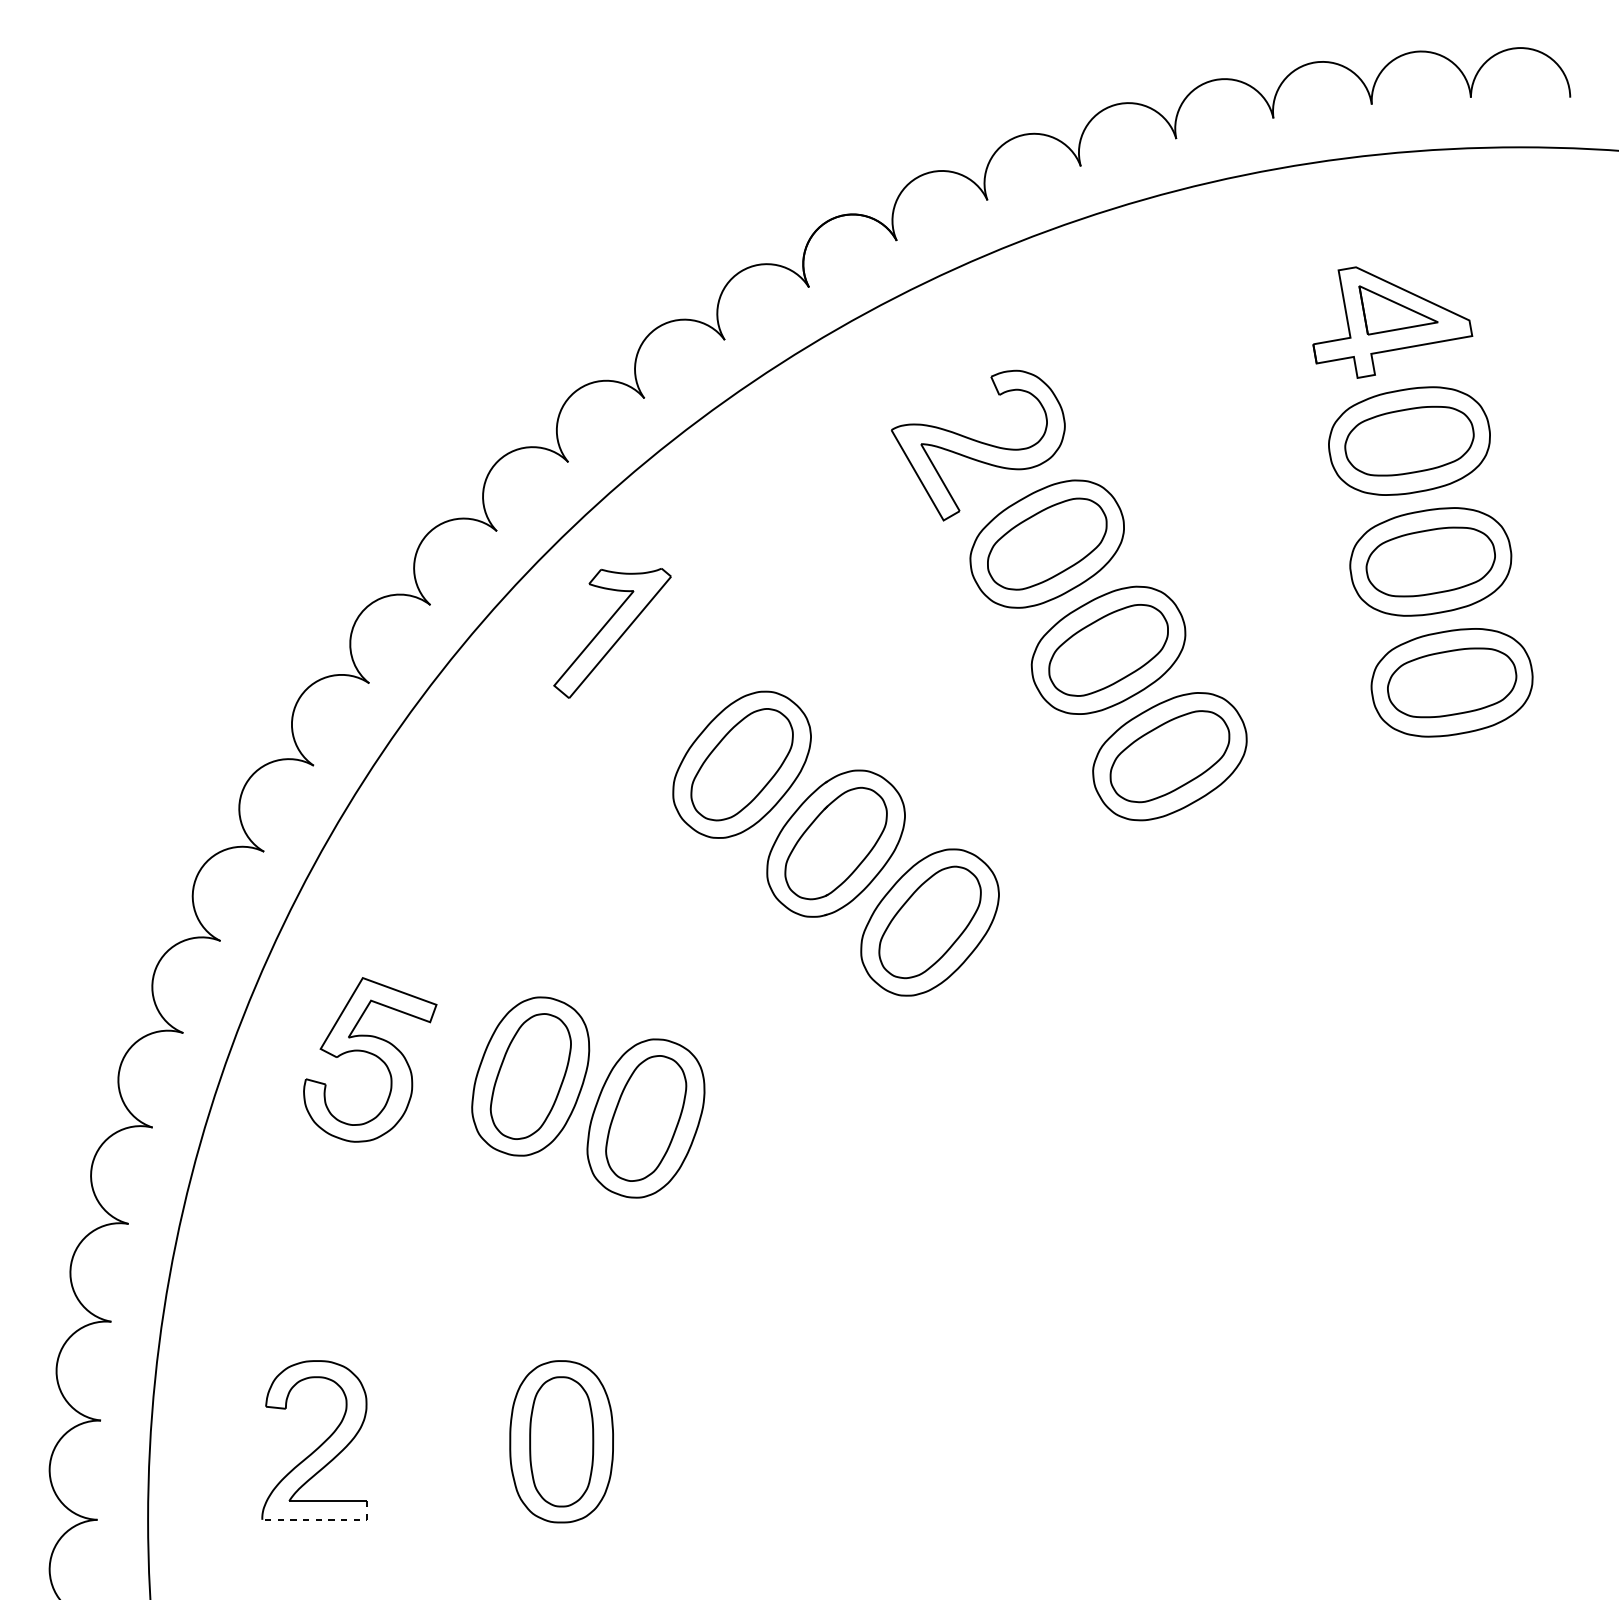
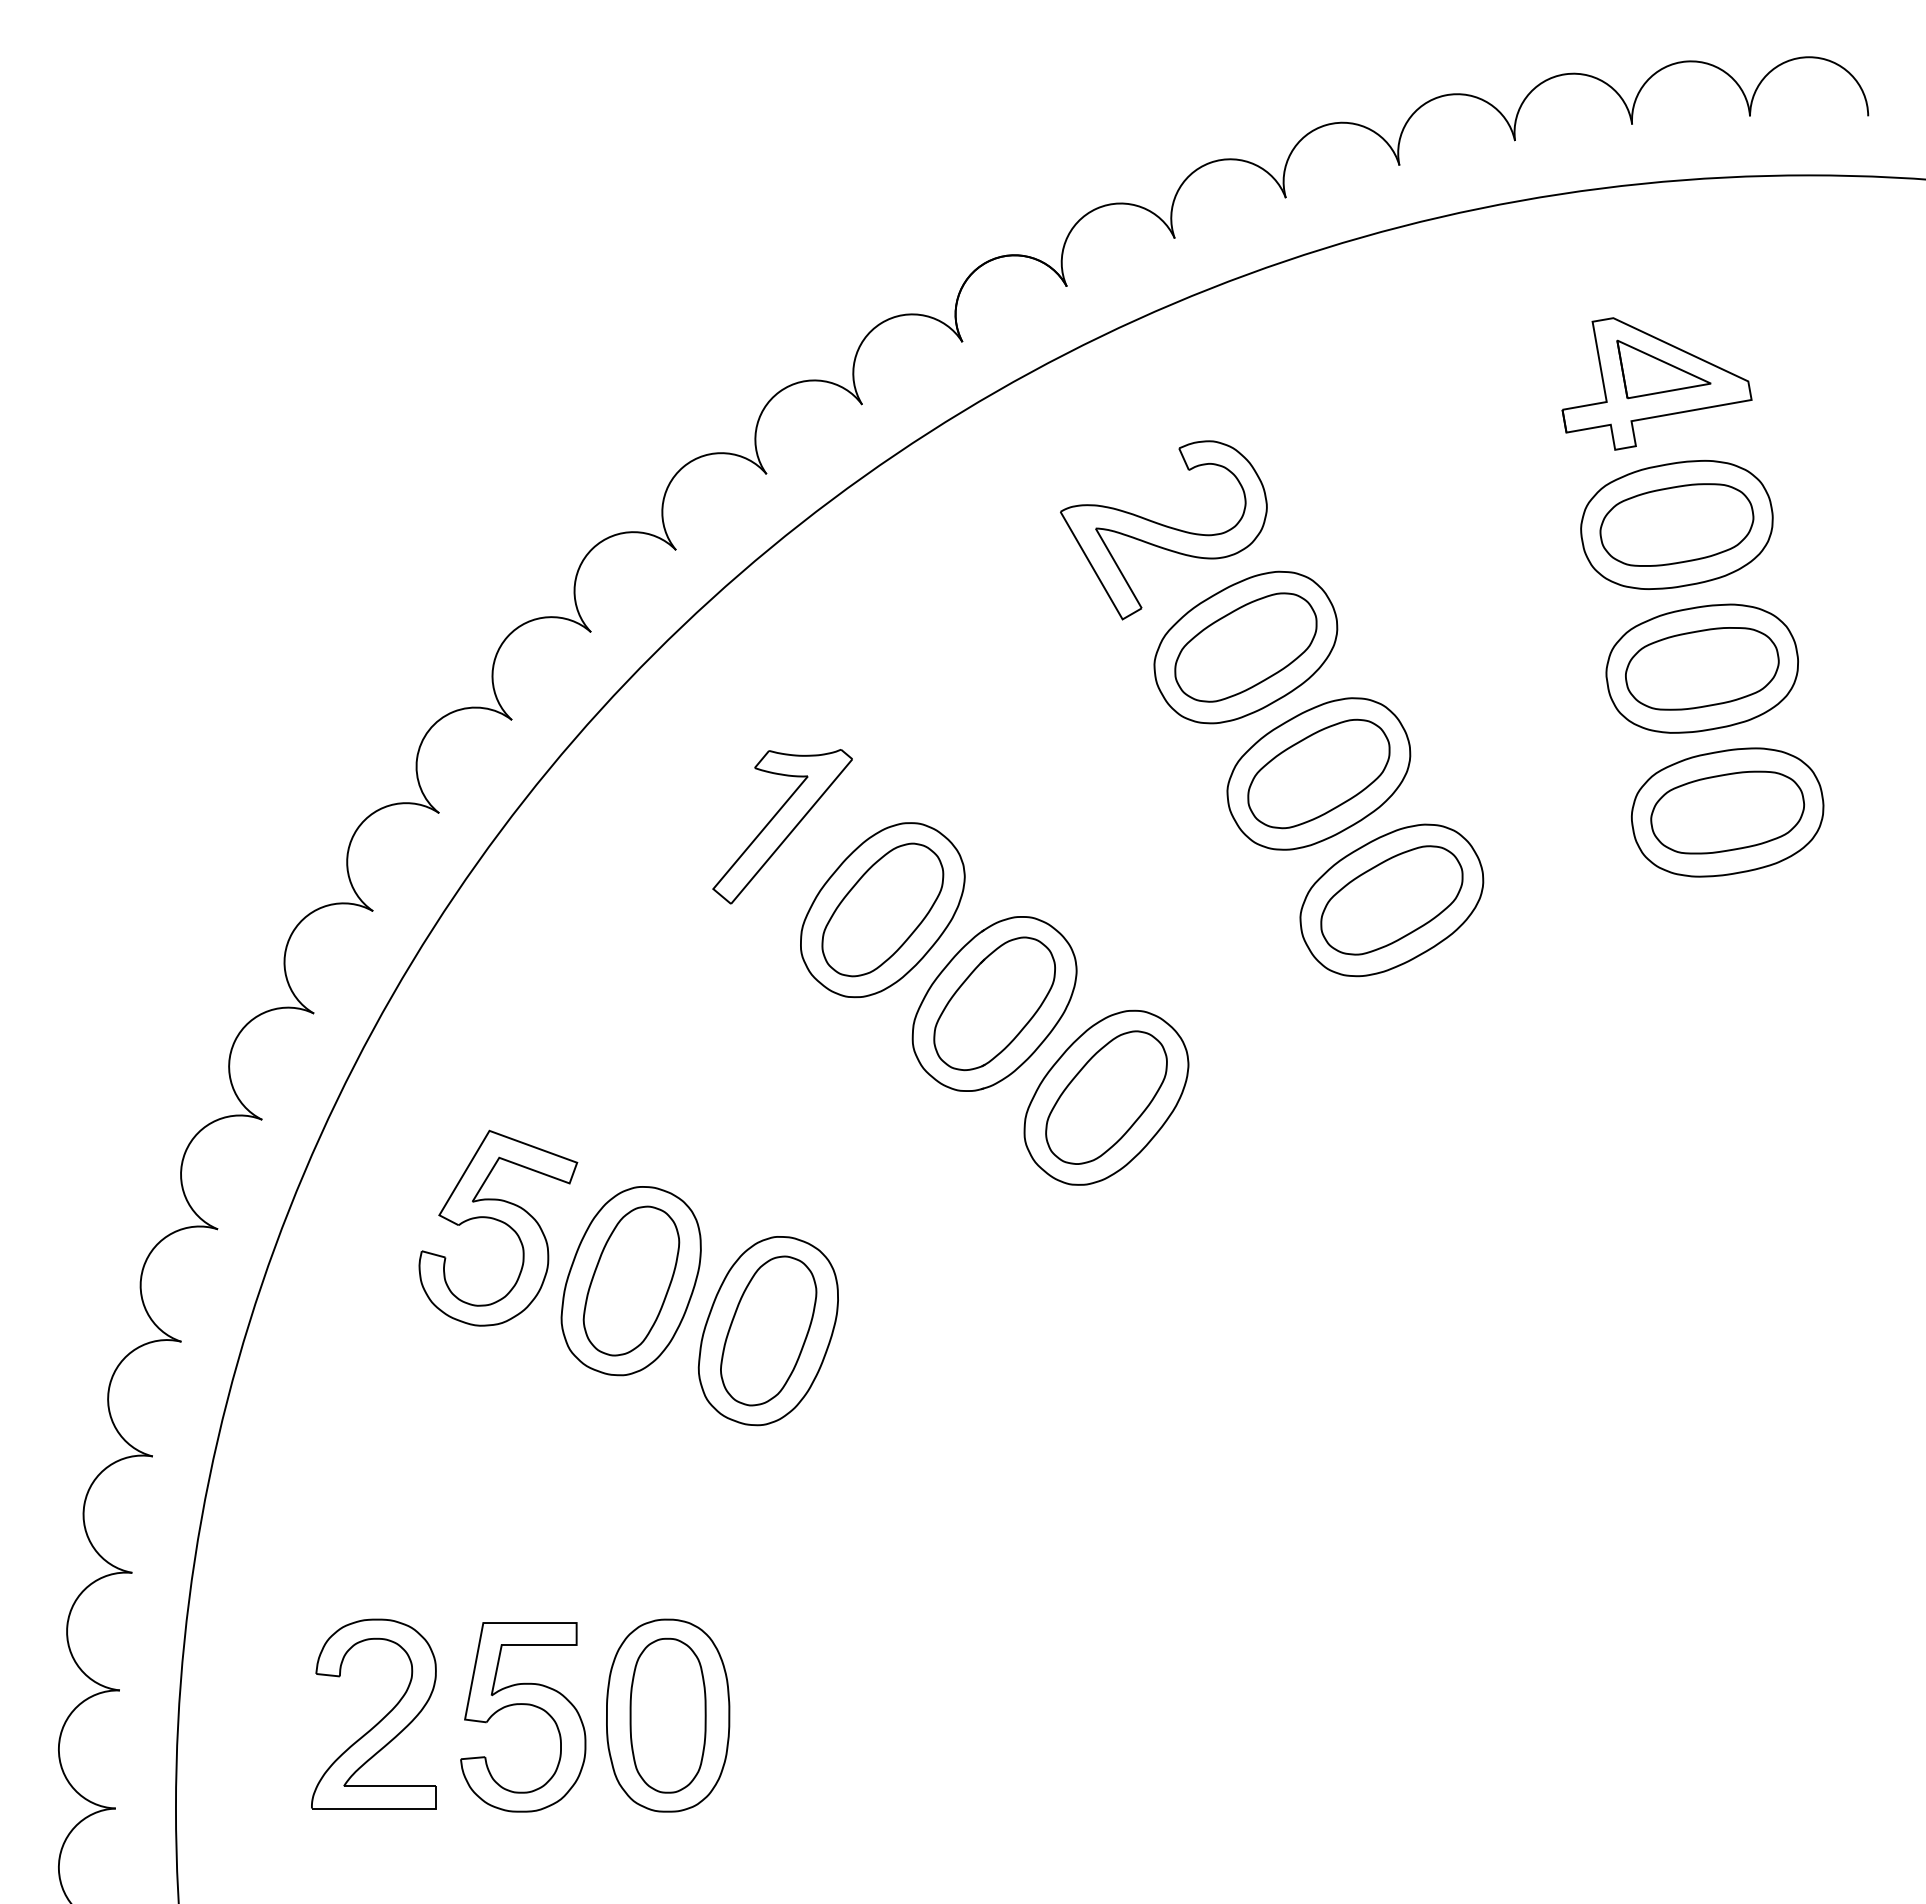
part: (612, 633) -> (782, 826), moved
part: (370, 1059) -> (498, 1227), moved
part: (440, 1433) -> (524, 1705), added
line: (324, 1519) -> (385, 1808), dashed -> solid

